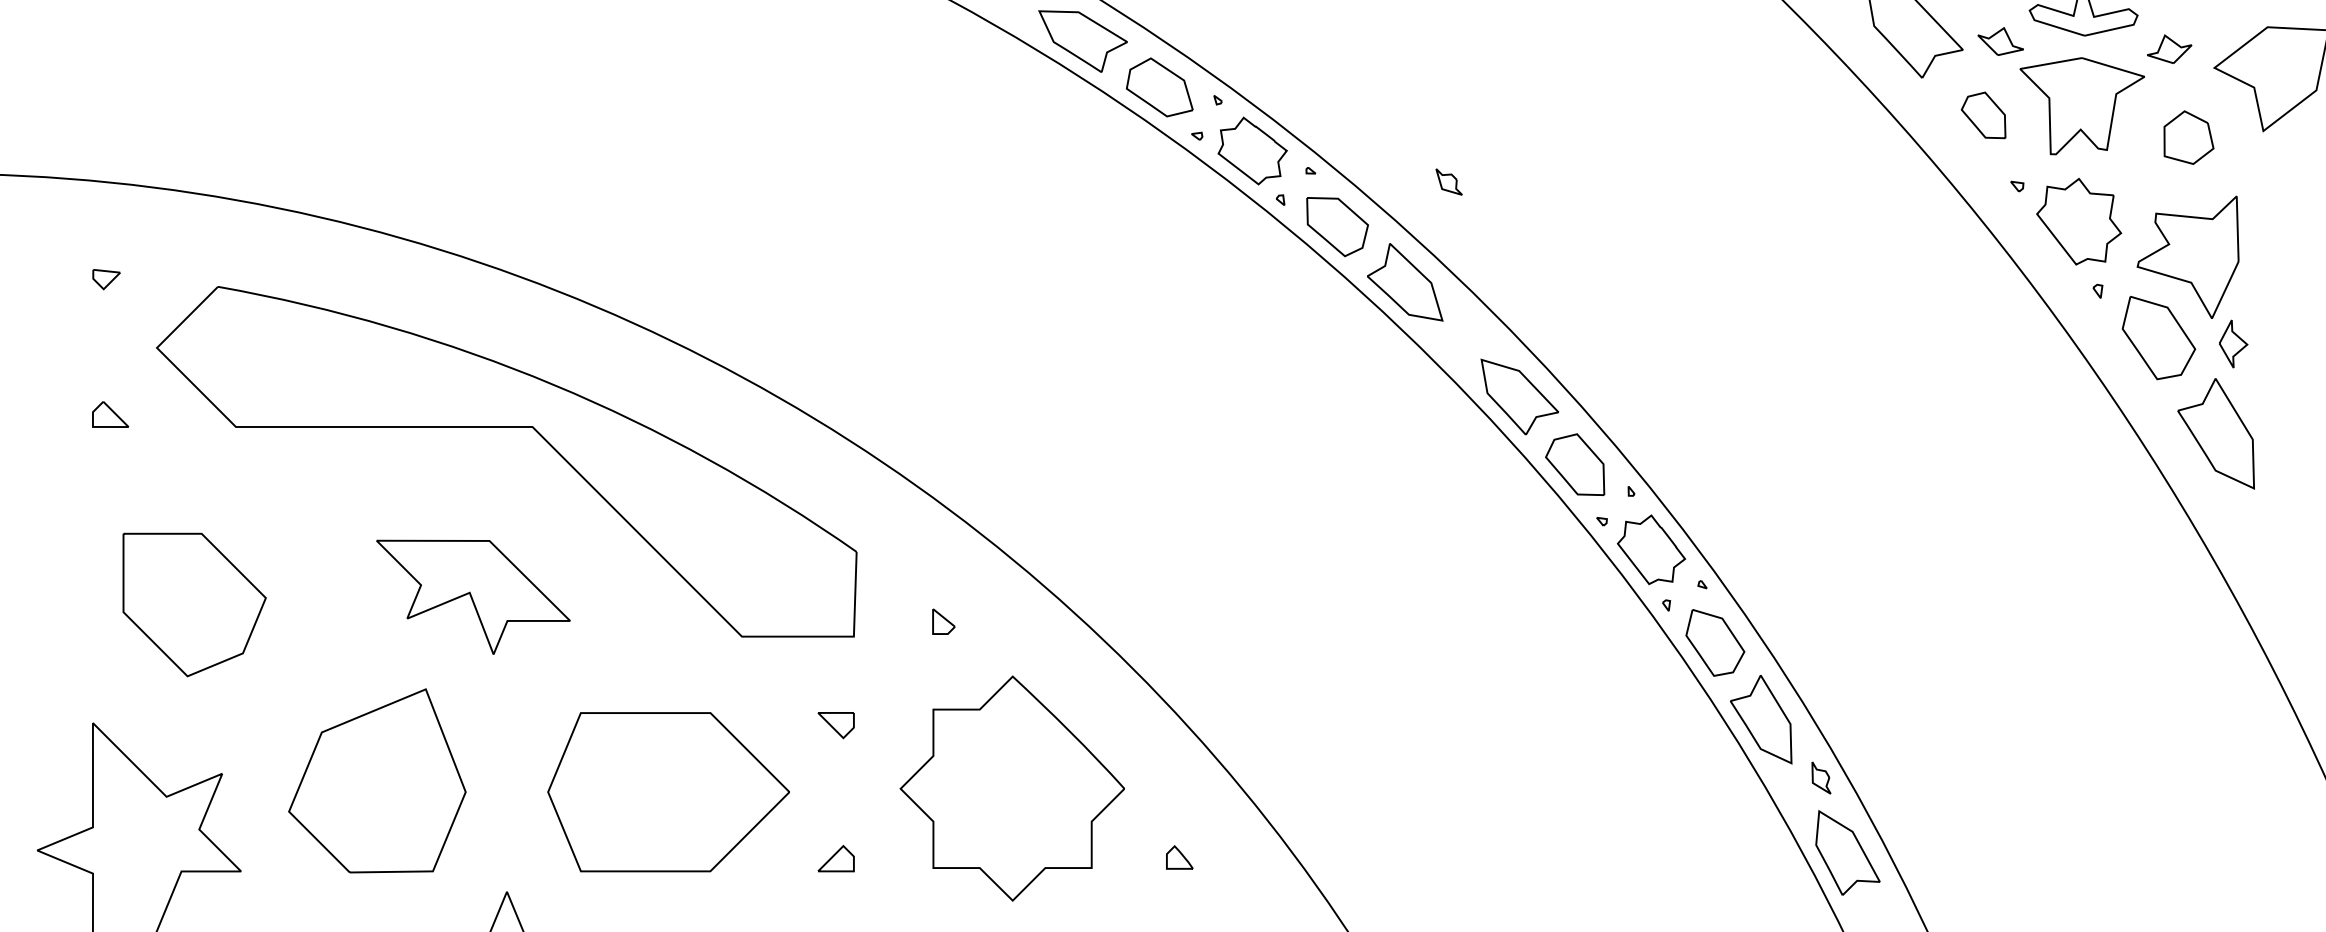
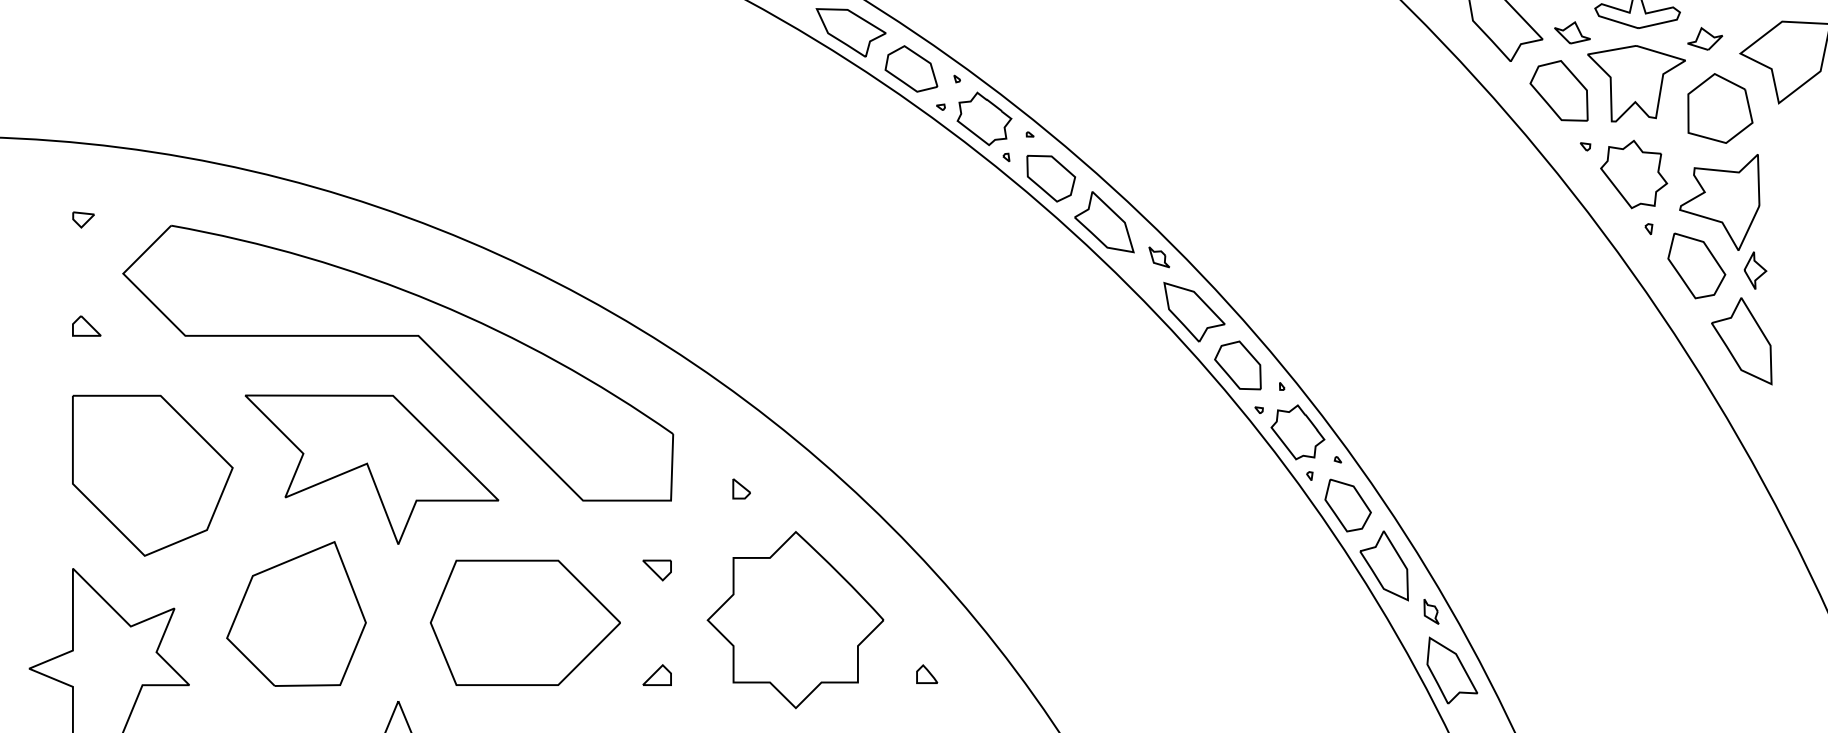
part: (1983, 115) -> (1558, 91), size x1.67
part: (2188, 137) -> (1720, 108), size x1.67
part: (1448, 181) -> (1158, 256), moved
part: (473, 597) -> (372, 469), size x1.67
part: (194, 604) -> (152, 475), size x1.43

